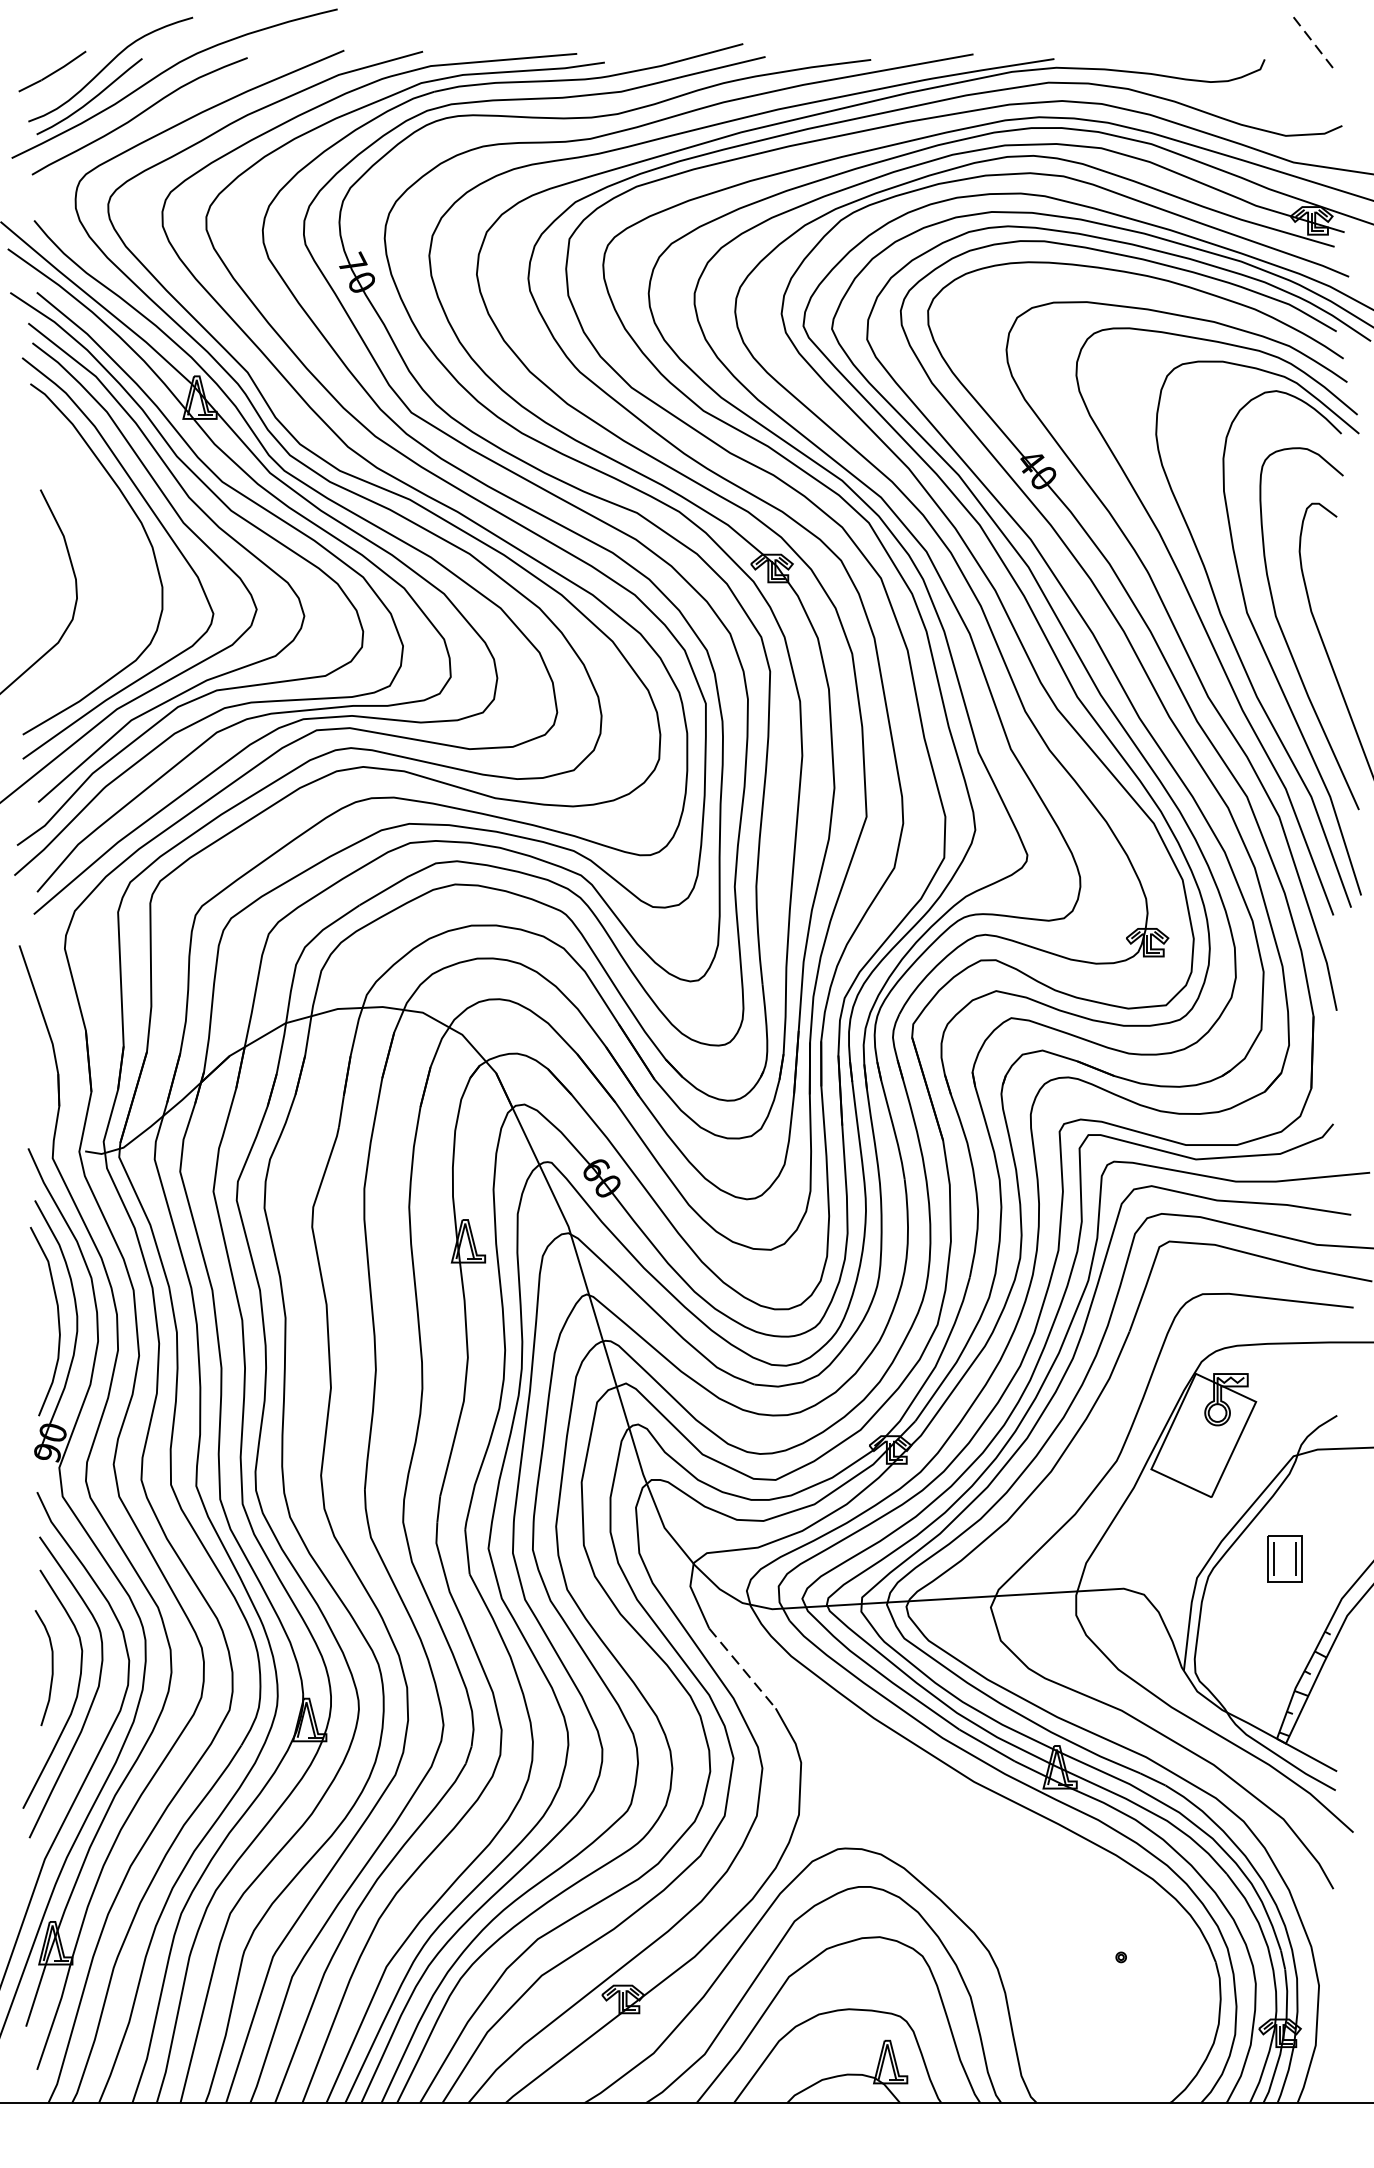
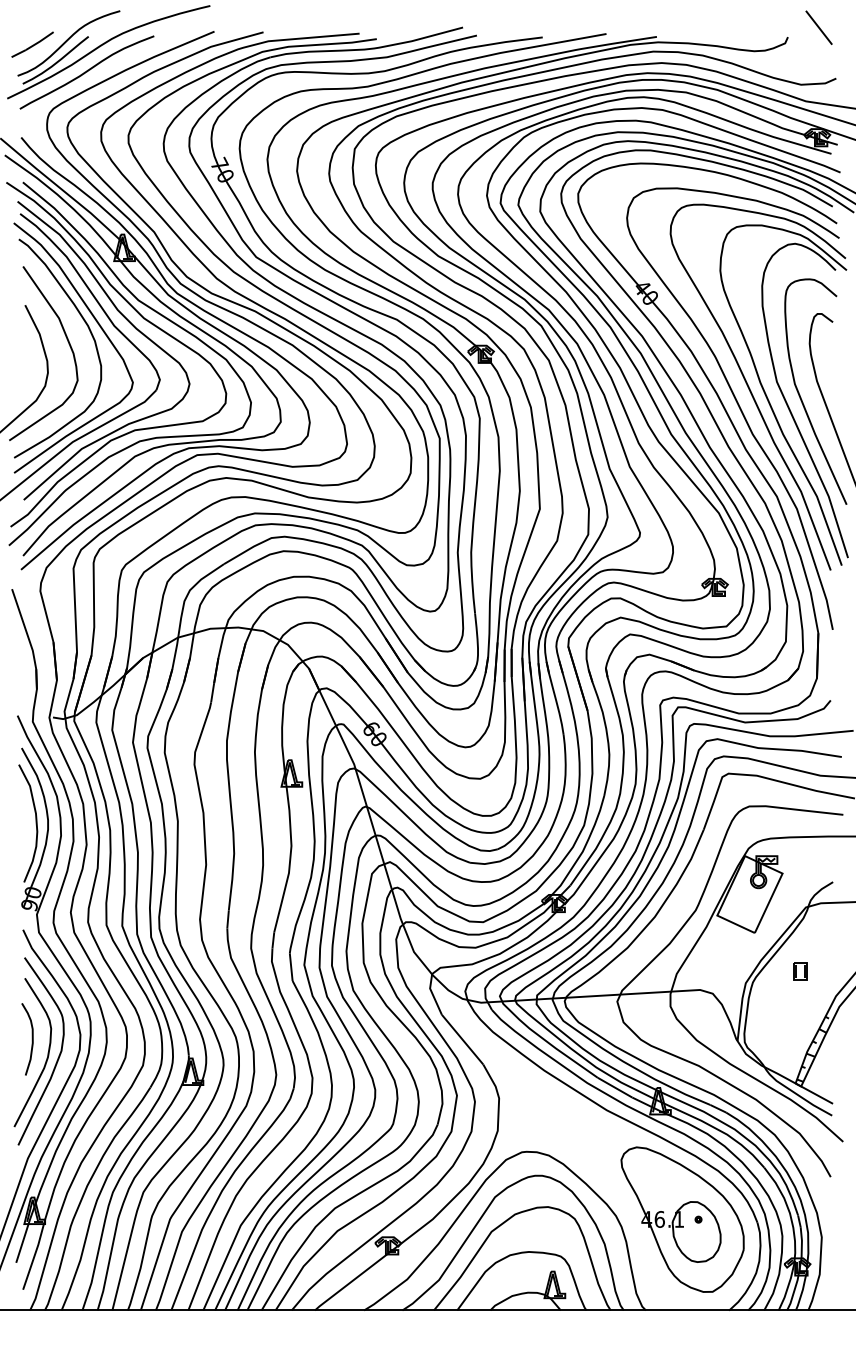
line: (1315, 45) -> (819, 28), dashed -> solid
curve: (110, 552) -> (68, 344), added
part: (1284, 1559) -> (800, 971), size x0.62
line: (742, 1669) -> (462, 1040), dashed -> solid
part: (1095, 1957) -> (682, 1219), added

